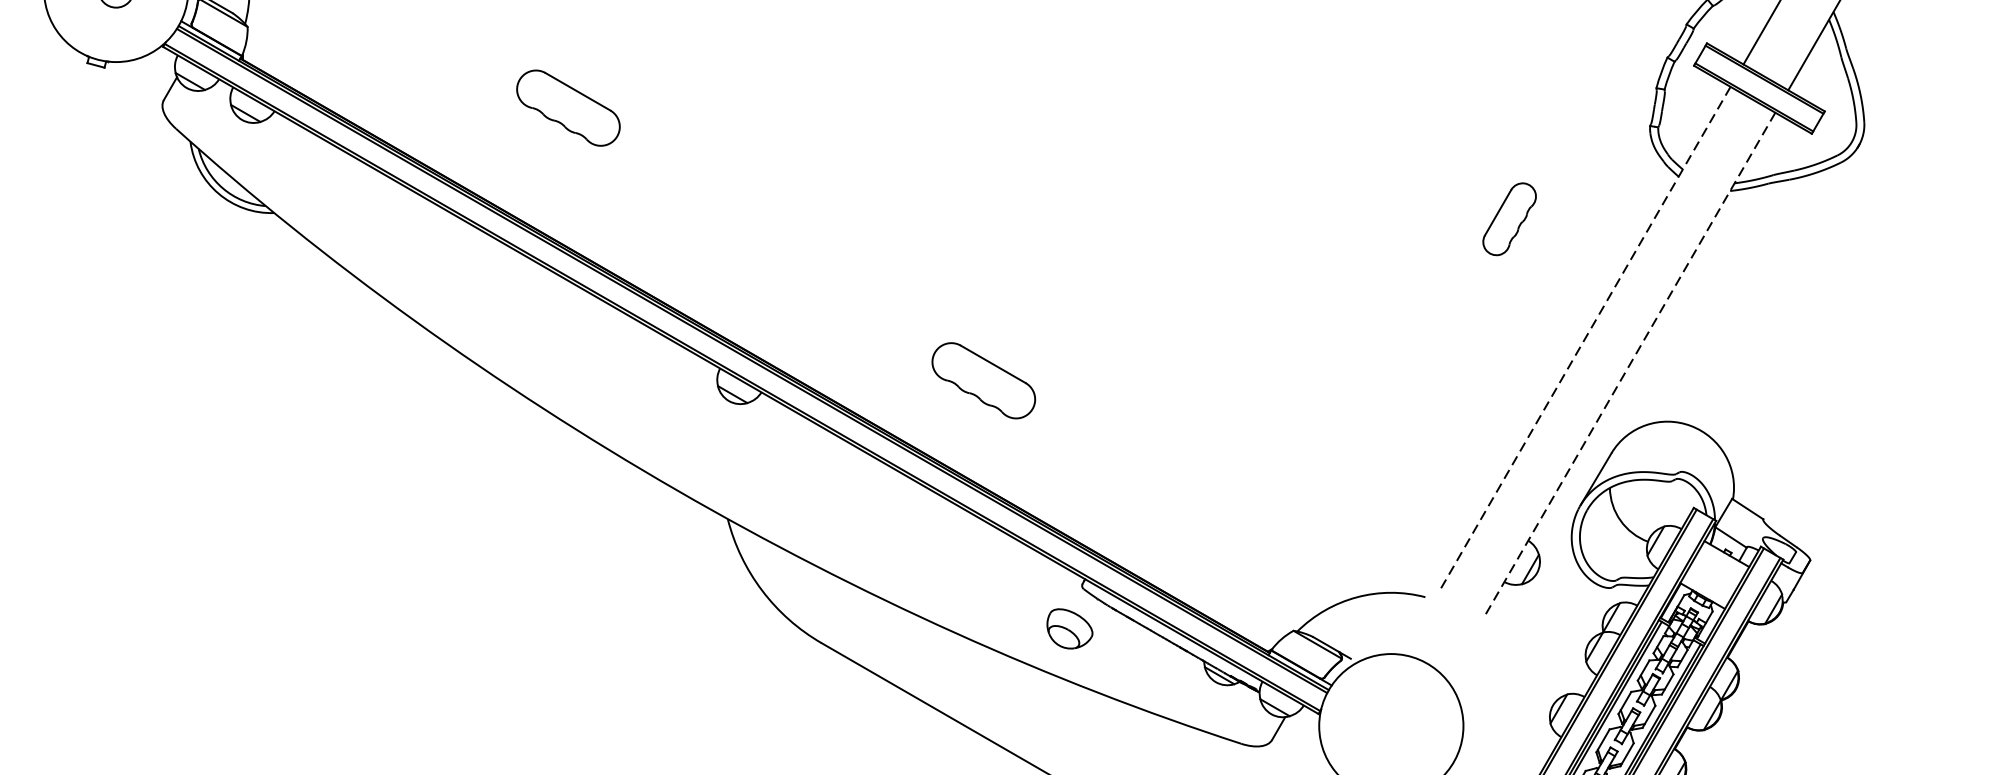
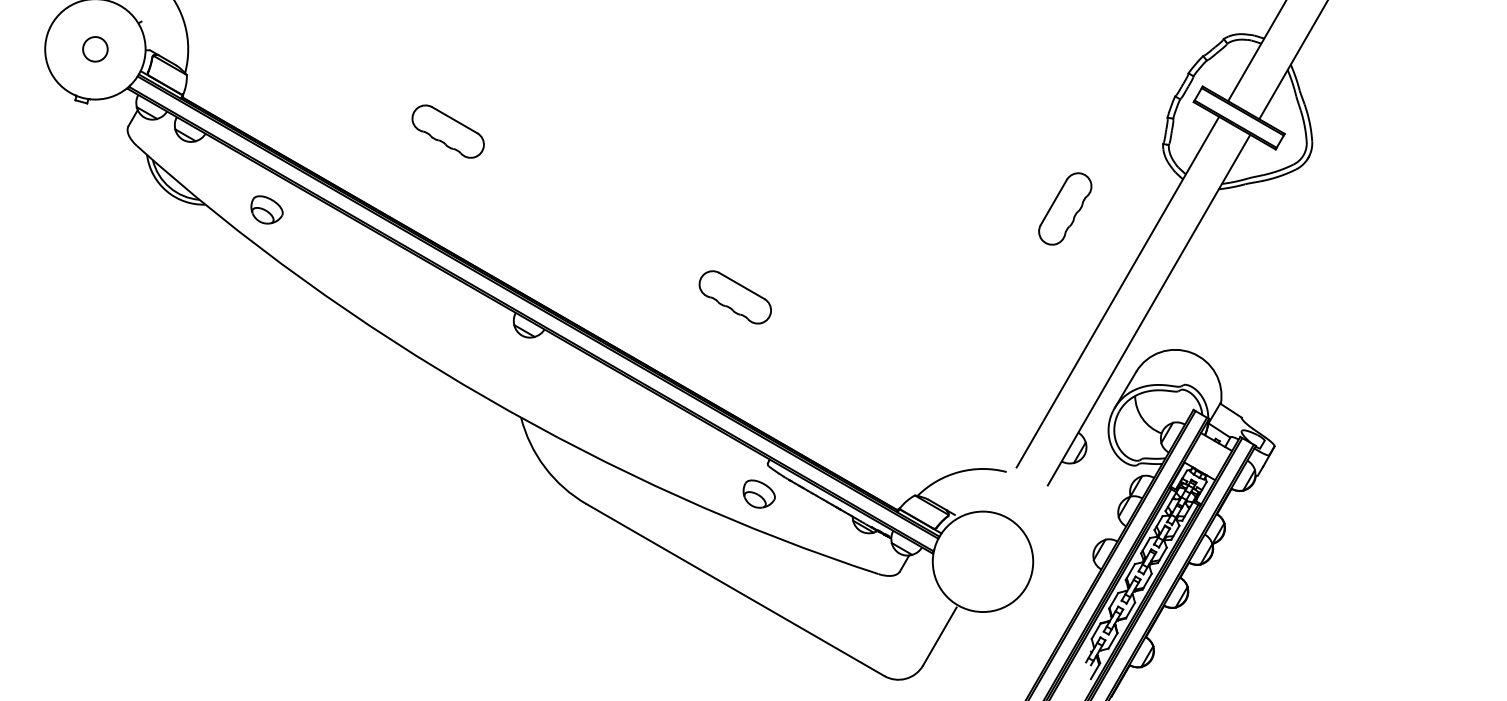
part: (567, 107) -> (447, 131), moved
part: (1509, 218) -> (1065, 208), size x1.43
part: (362, 220) -> (266, 209), added
line: (1584, 339) -> (1117, 292), dashed -> solid
line: (1629, 365) -> (1148, 310), dashed -> solid
part: (982, 380) -> (734, 297), moved

